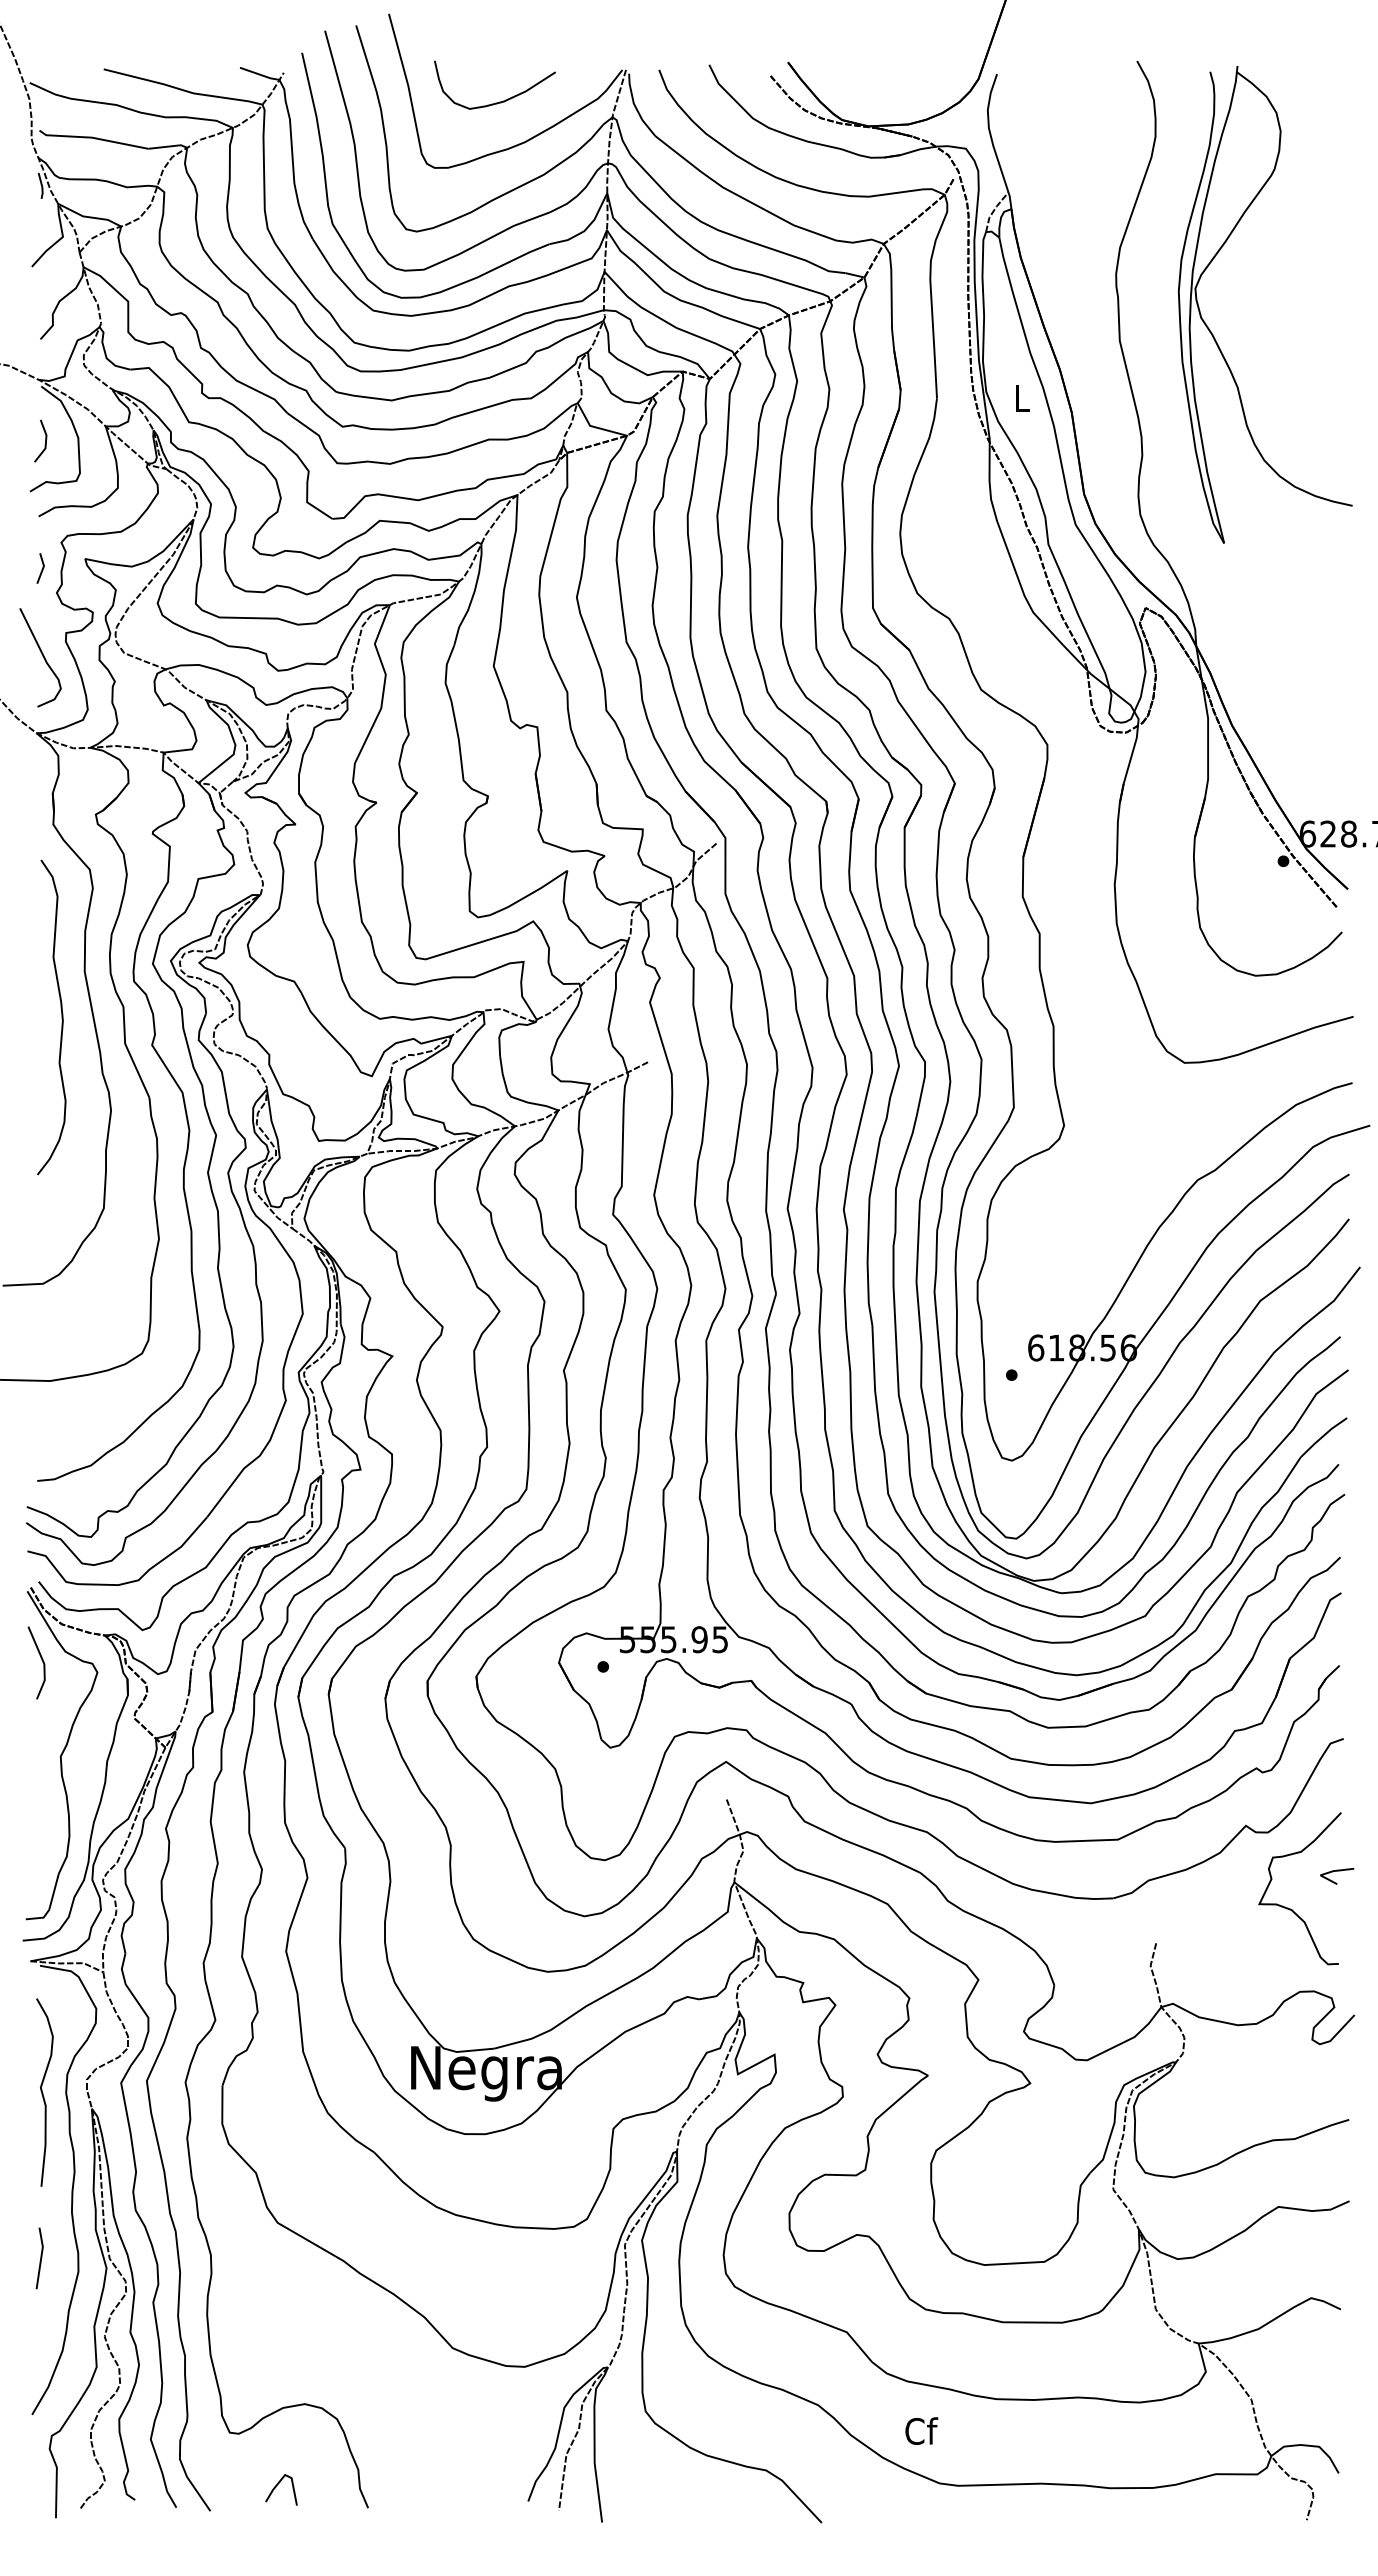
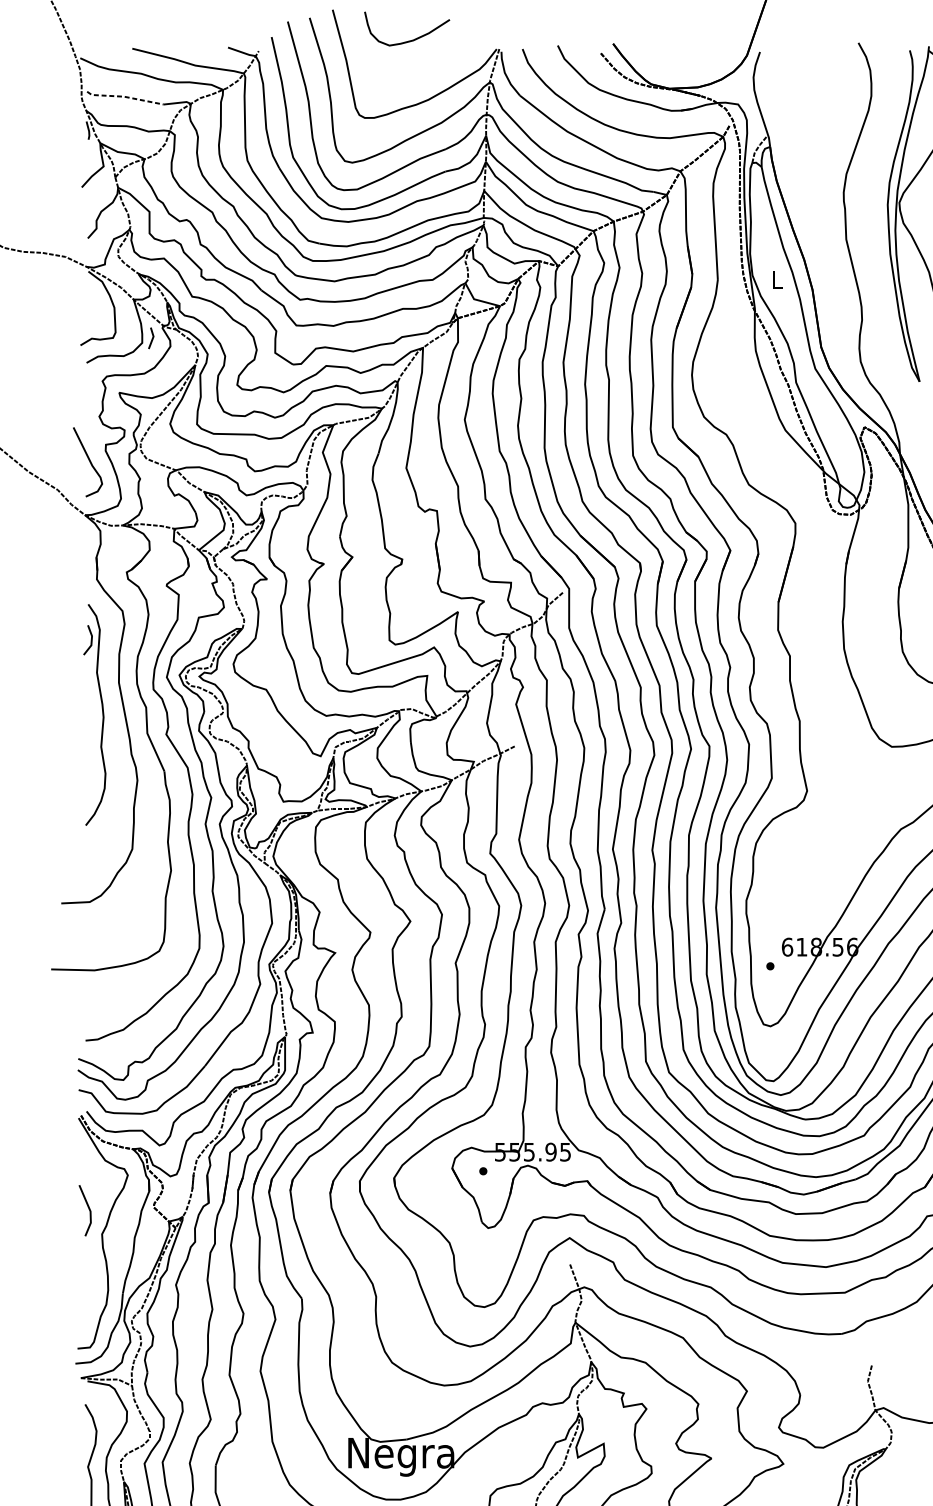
curve: (499, 101) -> (410, 40), moved
line: (92, 137) -> (124, 96), solid -> dashed
line: (45, 440) -> (91, 639), moved
line: (41, 569) -> (151, 339), moved
line: (41, 1660) -> (88, 1208), moved

